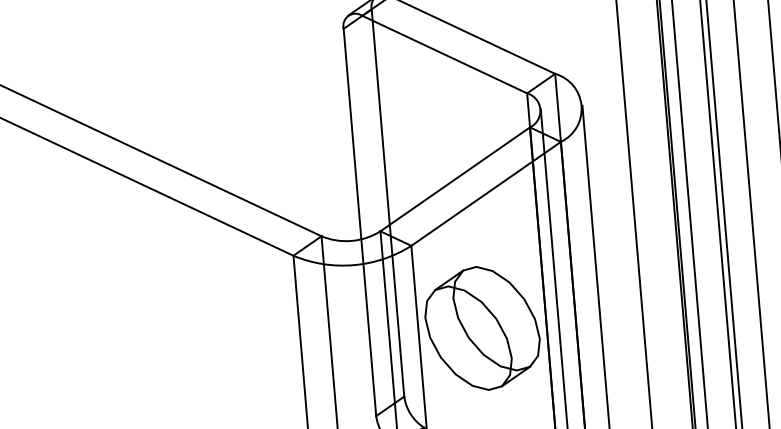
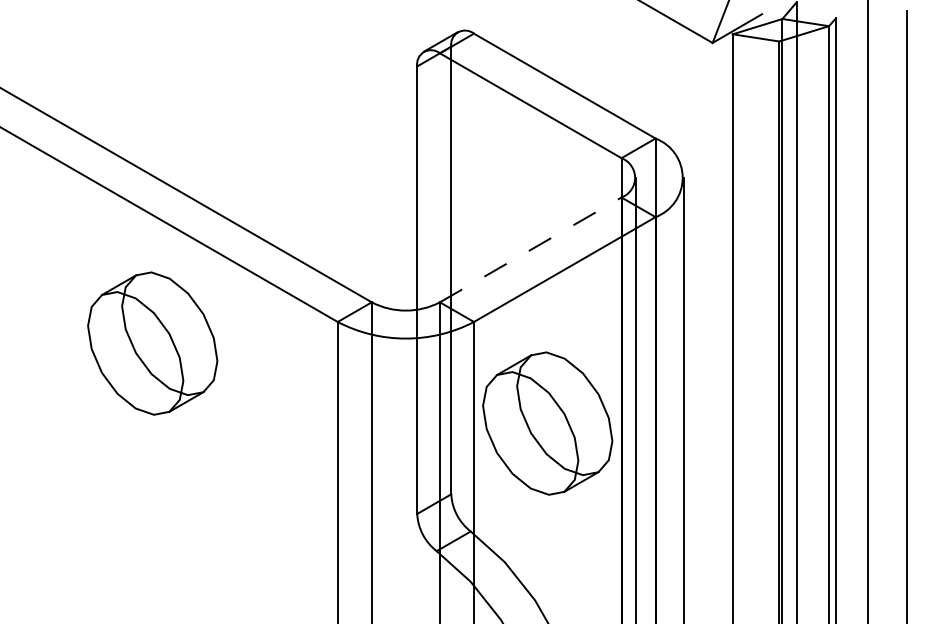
line: (455, 179) -> (530, 249), solid -> dashed
part: (134, 287) -> (152, 343), added

